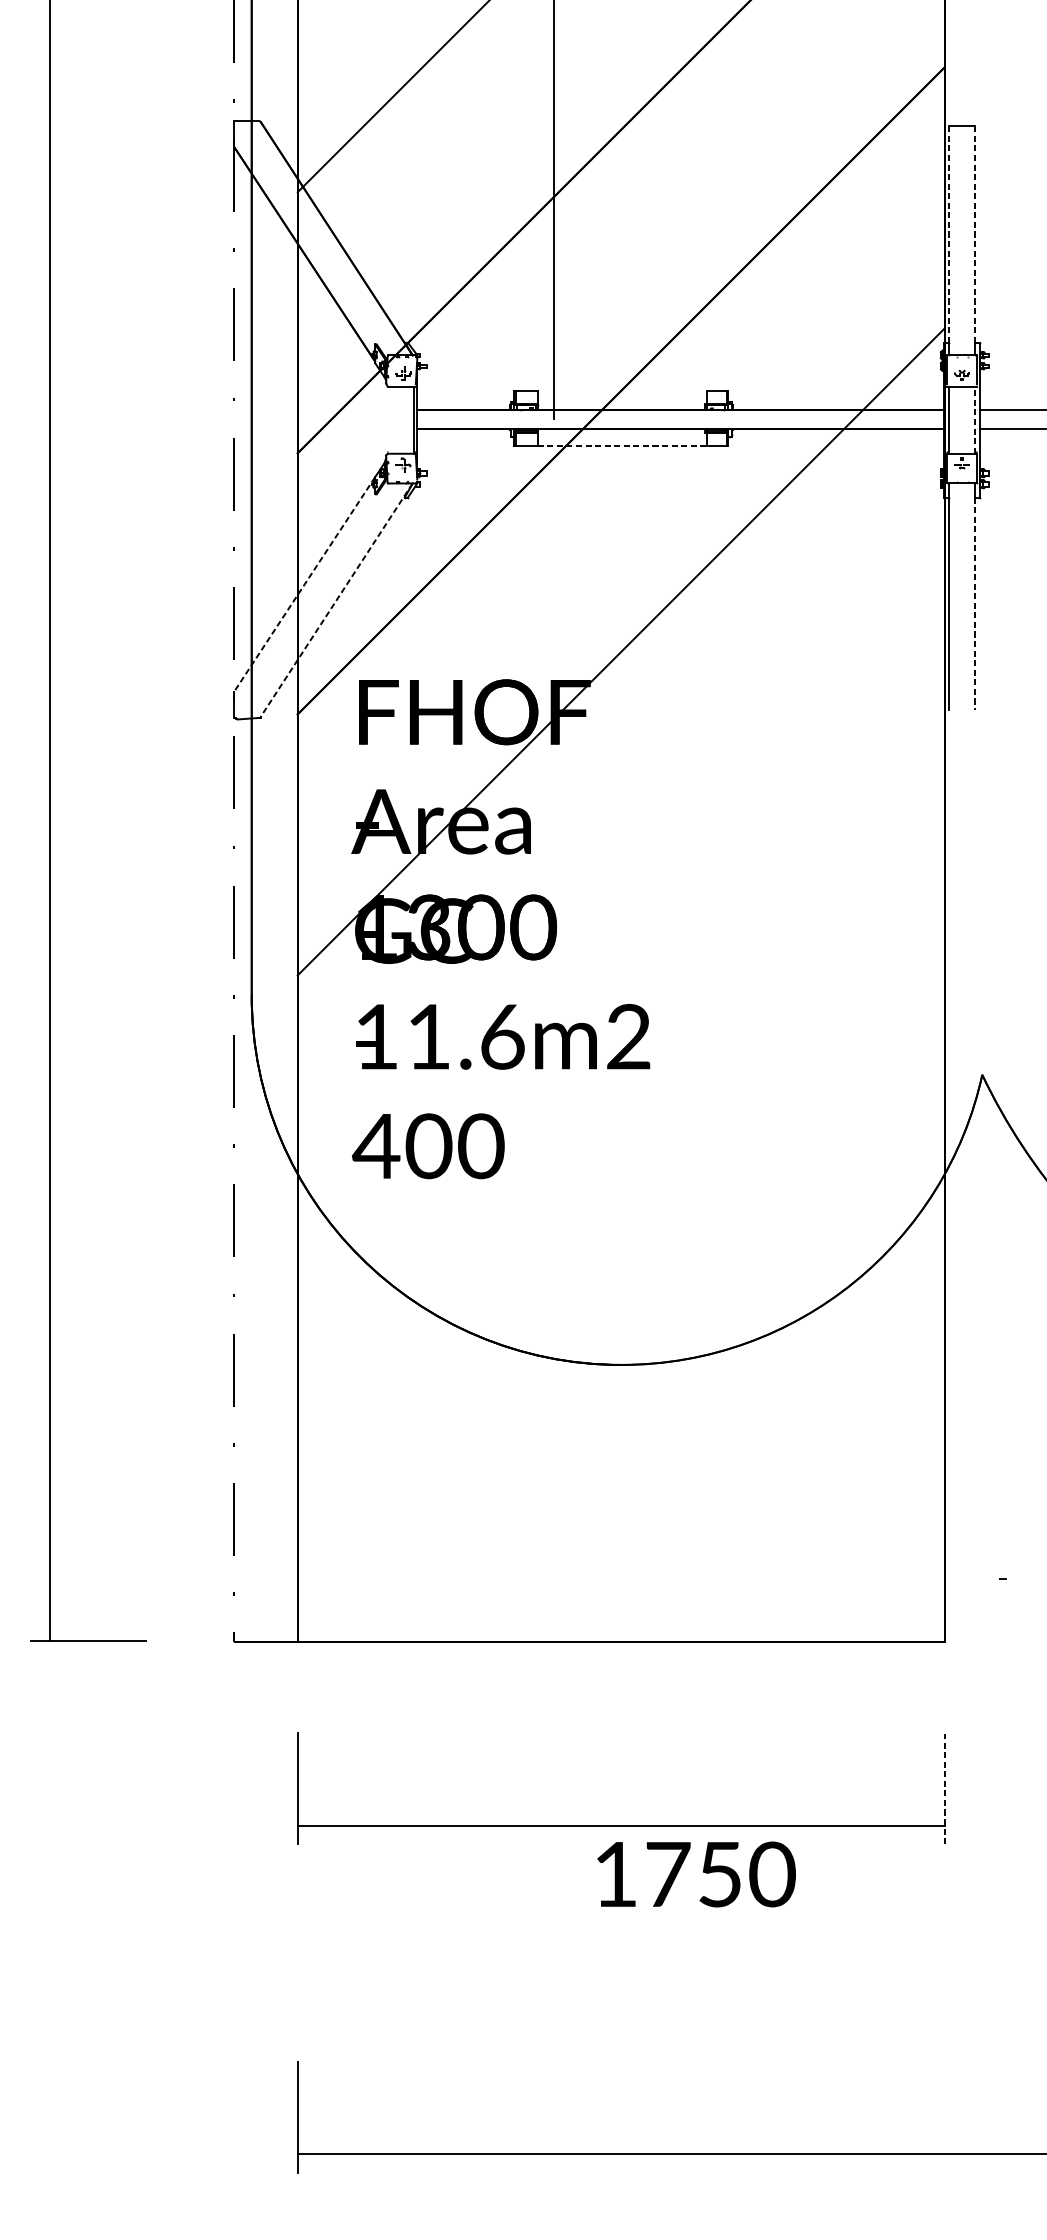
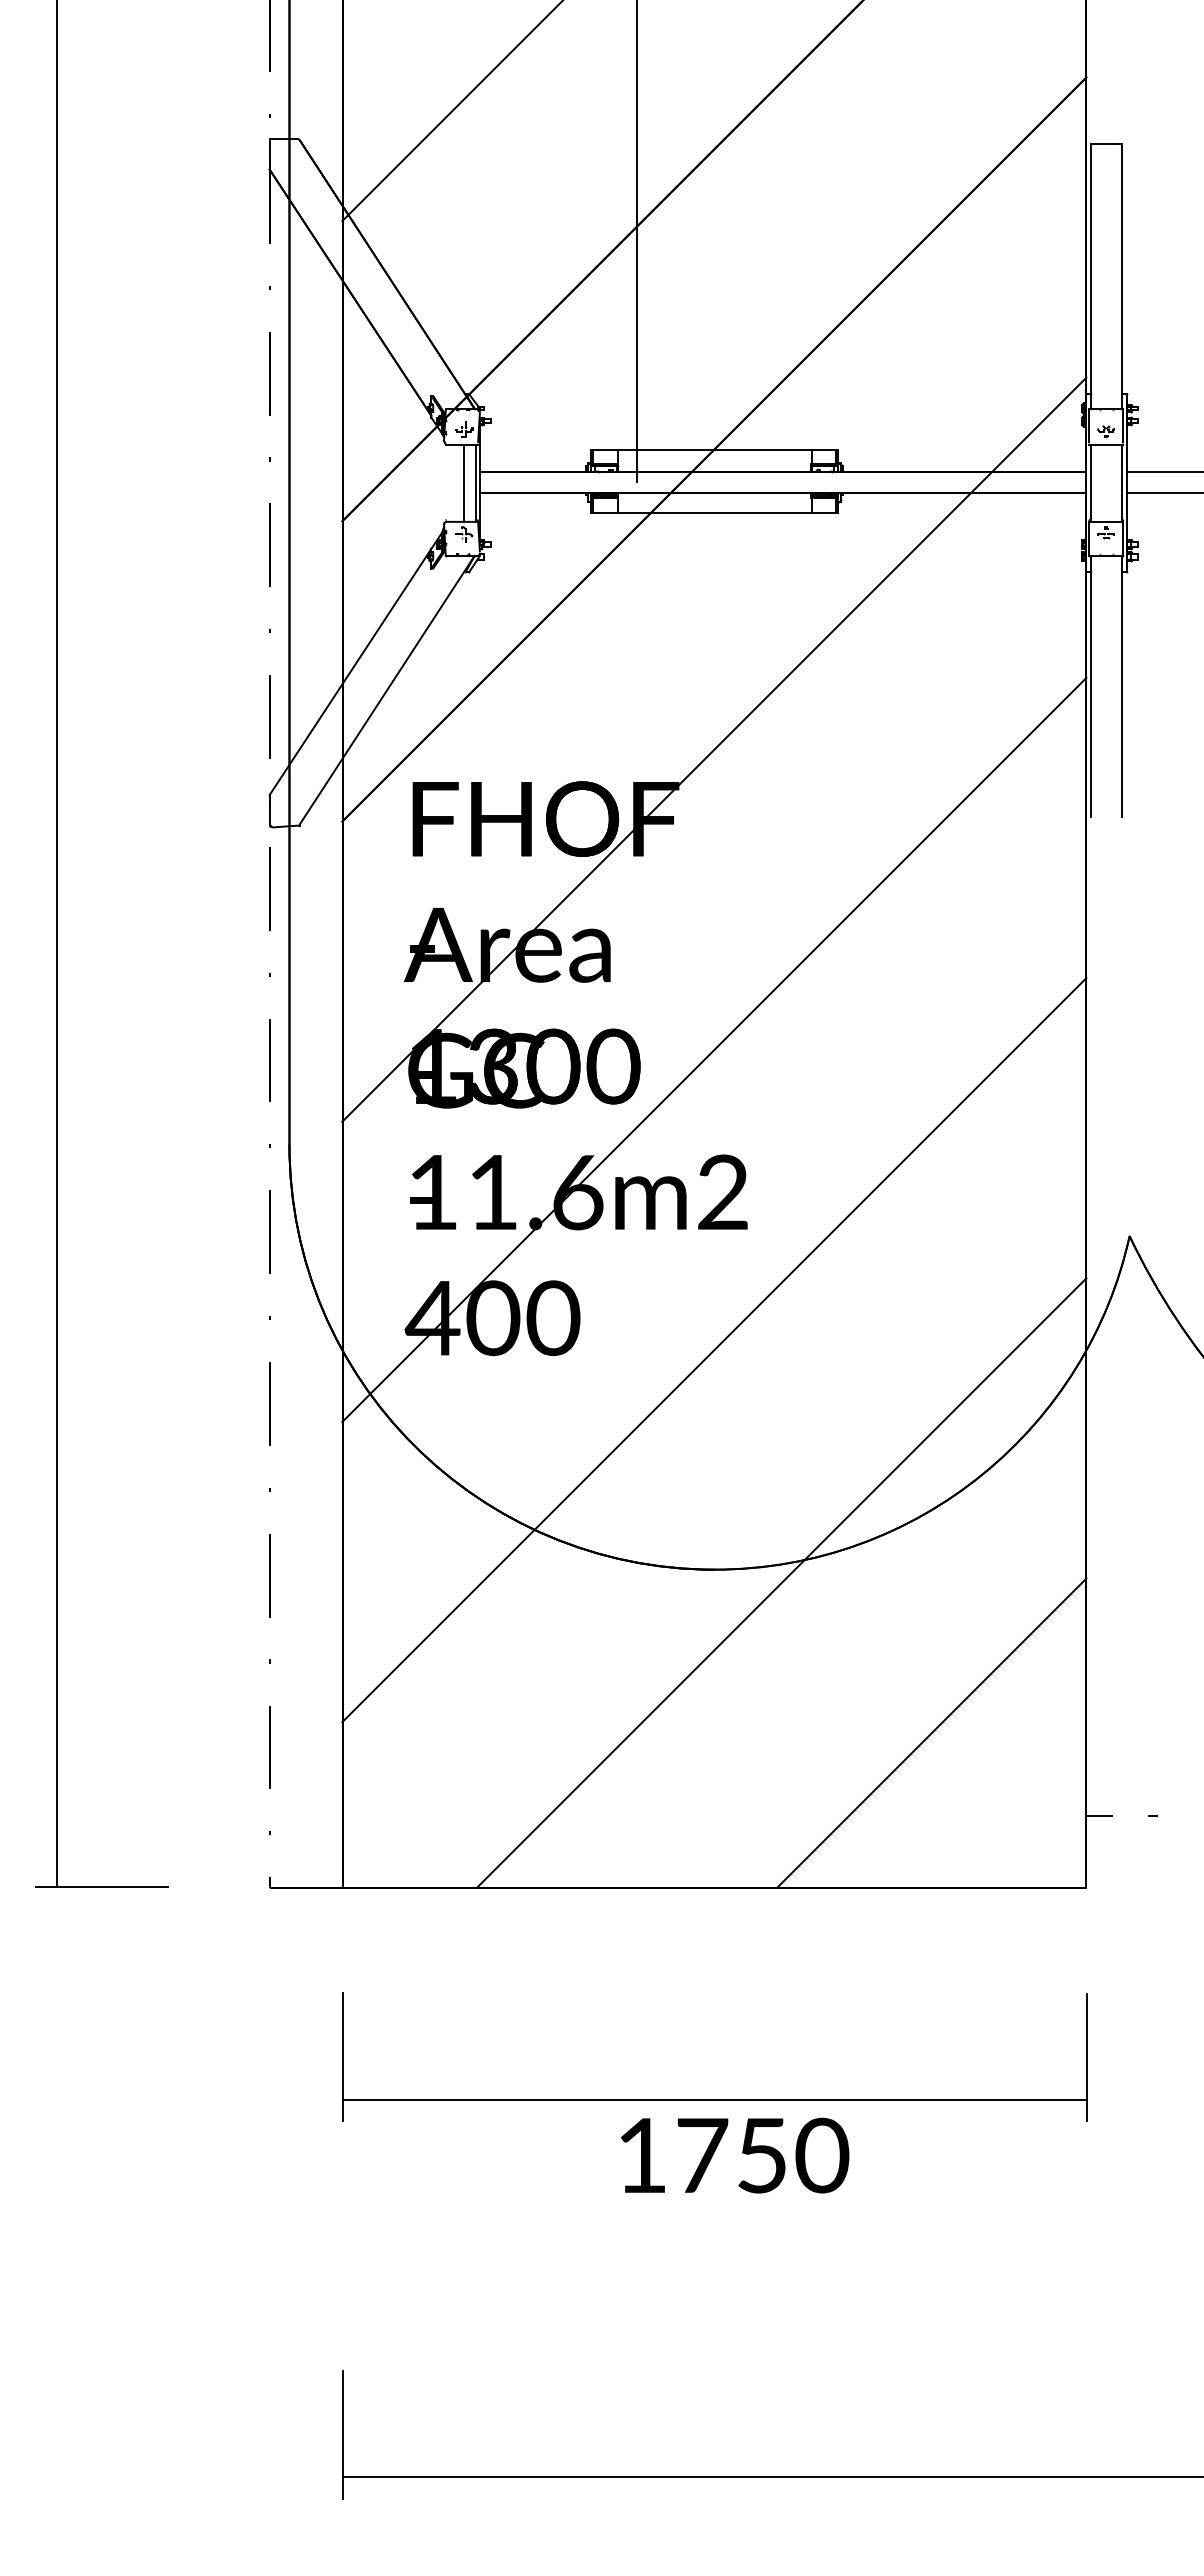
line: (949, 235) -> (1091, 270), dashed -> solid
line: (975, 235) -> (1121, 270), dashed -> solid
line: (622, 390) -> (715, 449), added
line: (403, 419) -> (463, 482), added
line: (975, 420) -> (1121, 483), dashed -> solid
line: (622, 445) -> (715, 512), dashed -> solid
line: (304, 584) -> (350, 672), dashed -> solid
line: (336, 599) -> (387, 689), dashed -> solid
line: (975, 603) -> (1121, 694), dashed -> solid
line: (621, 912) -> (714, 1049), added
line: (621, 1174) -> (714, 1350), added
line: (679, 1376) -> (781, 1582), added
line: (810, 1506) -> (931, 1732), added
line: (956, 1578) -> (1099, 1815), added
line: (944, 1789) -> (1086, 2057), dashed -> solid
text: (696, 1874) -> (734, 2155), moved

